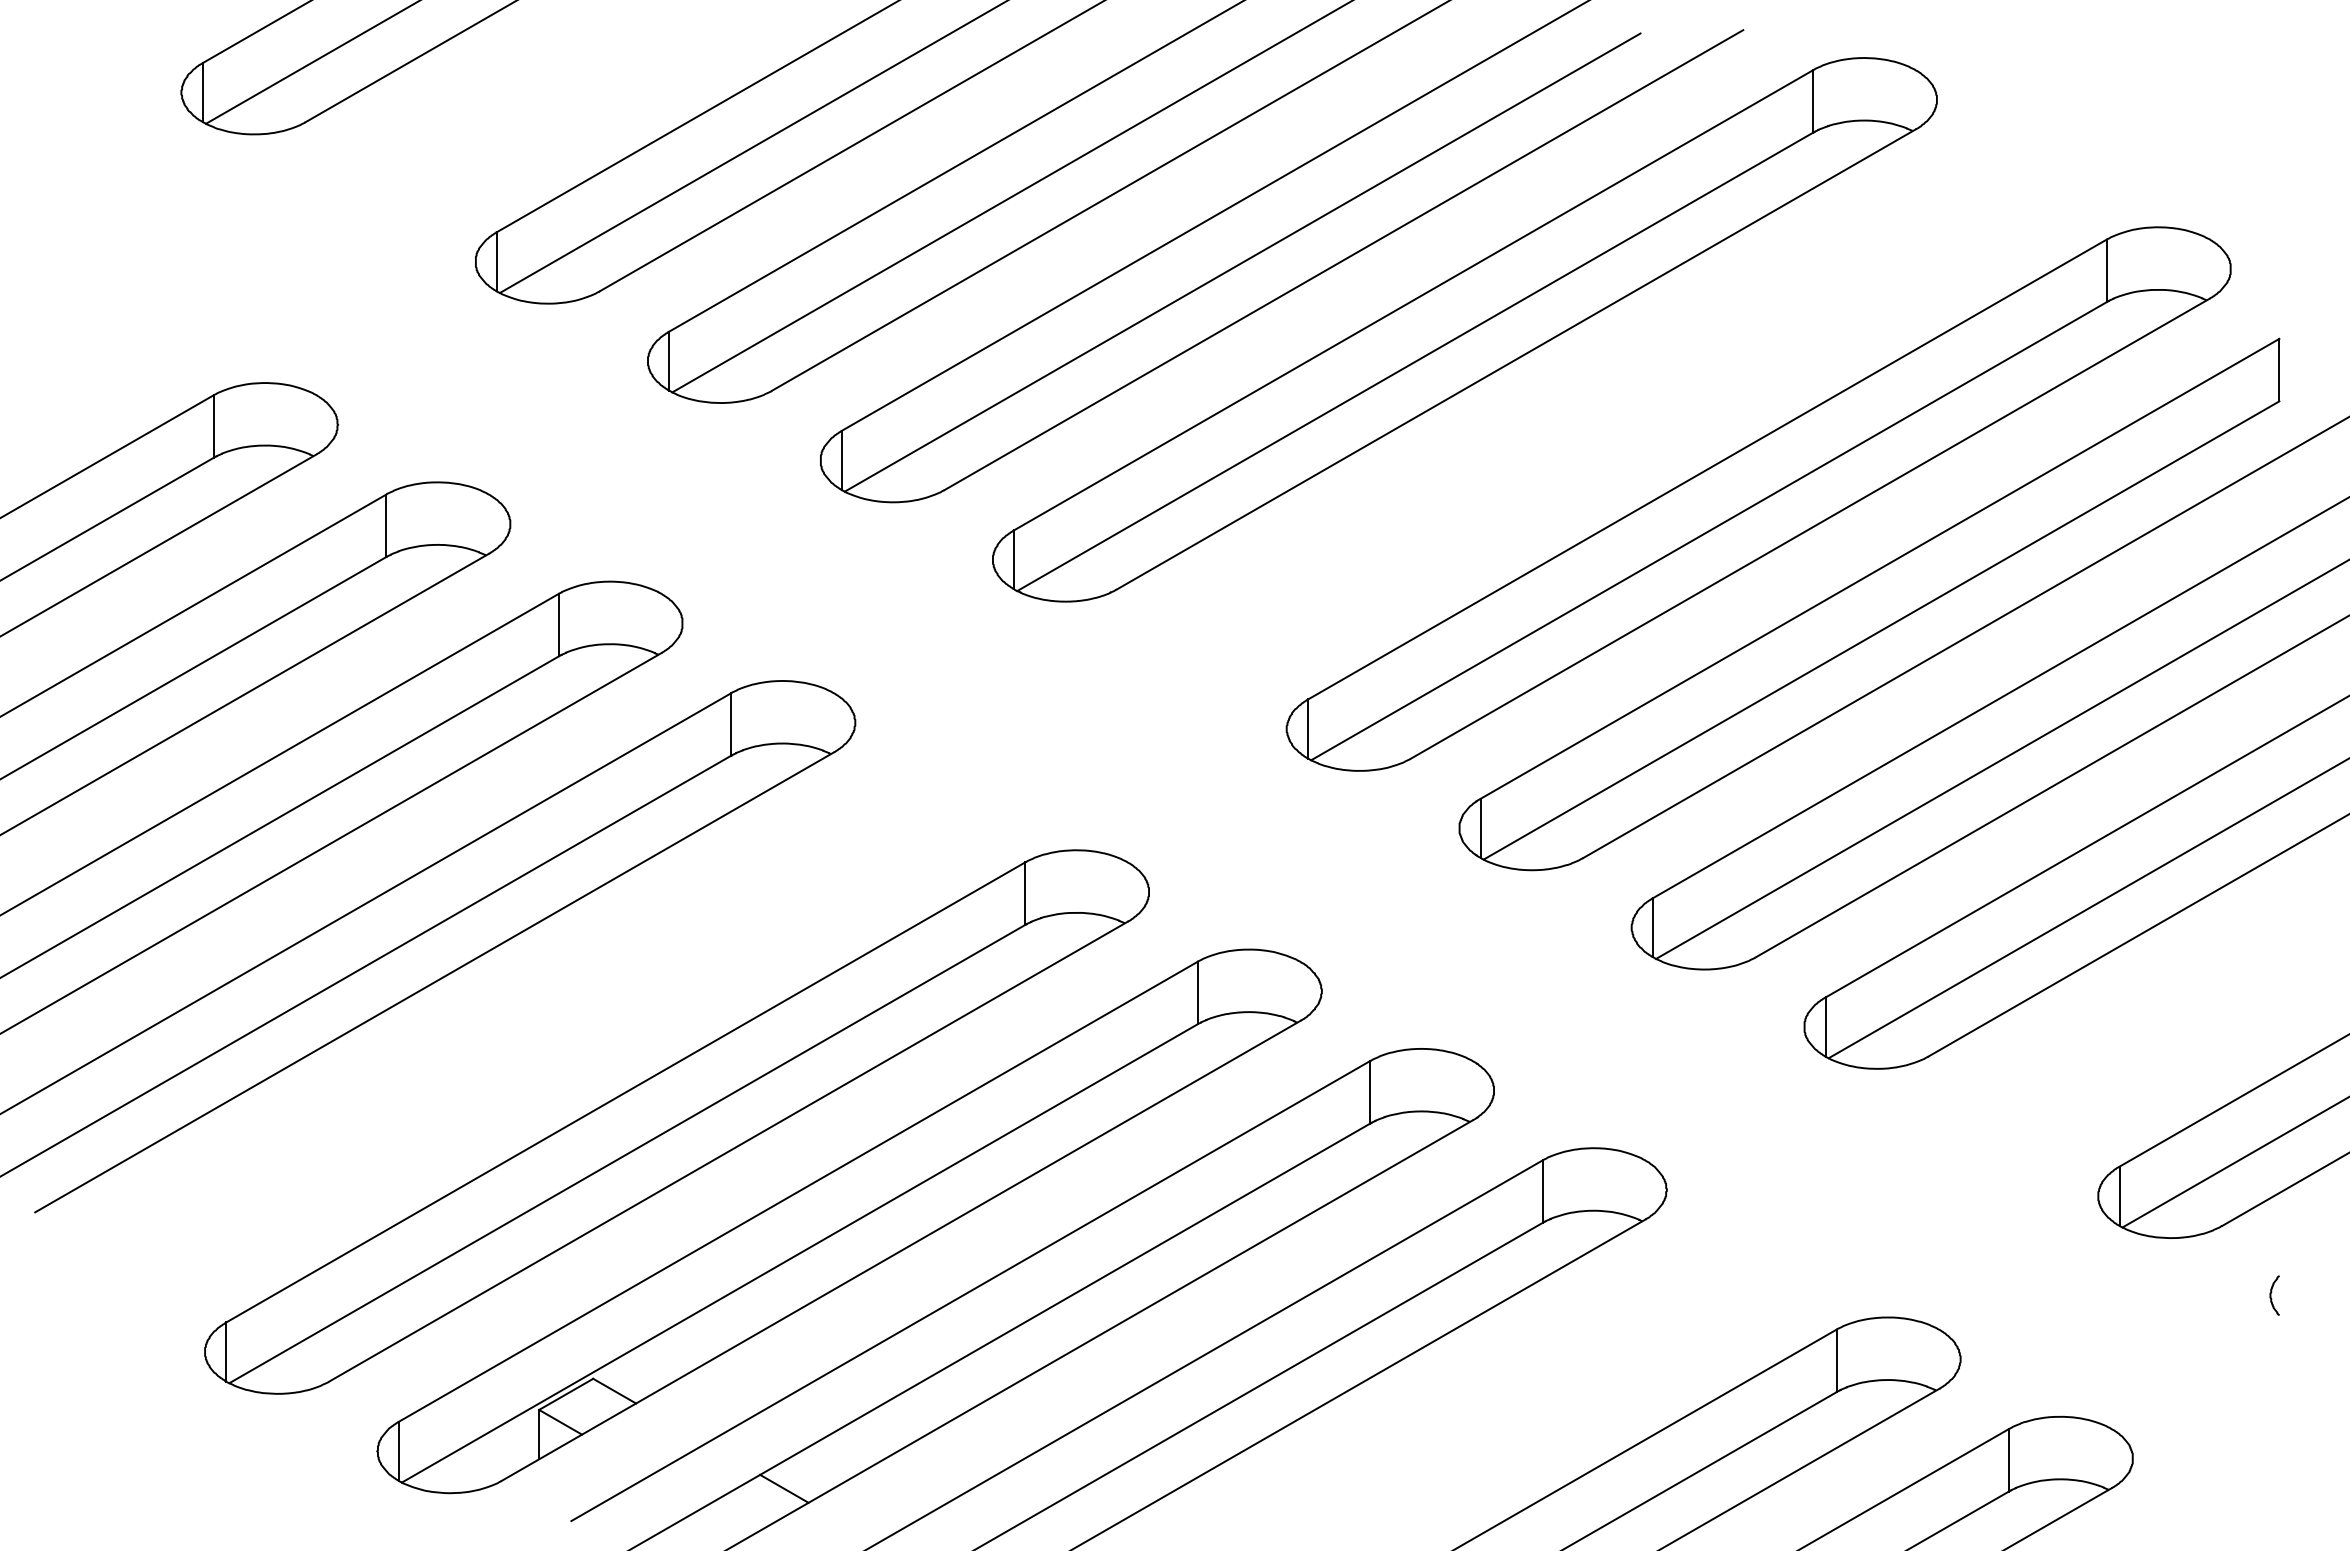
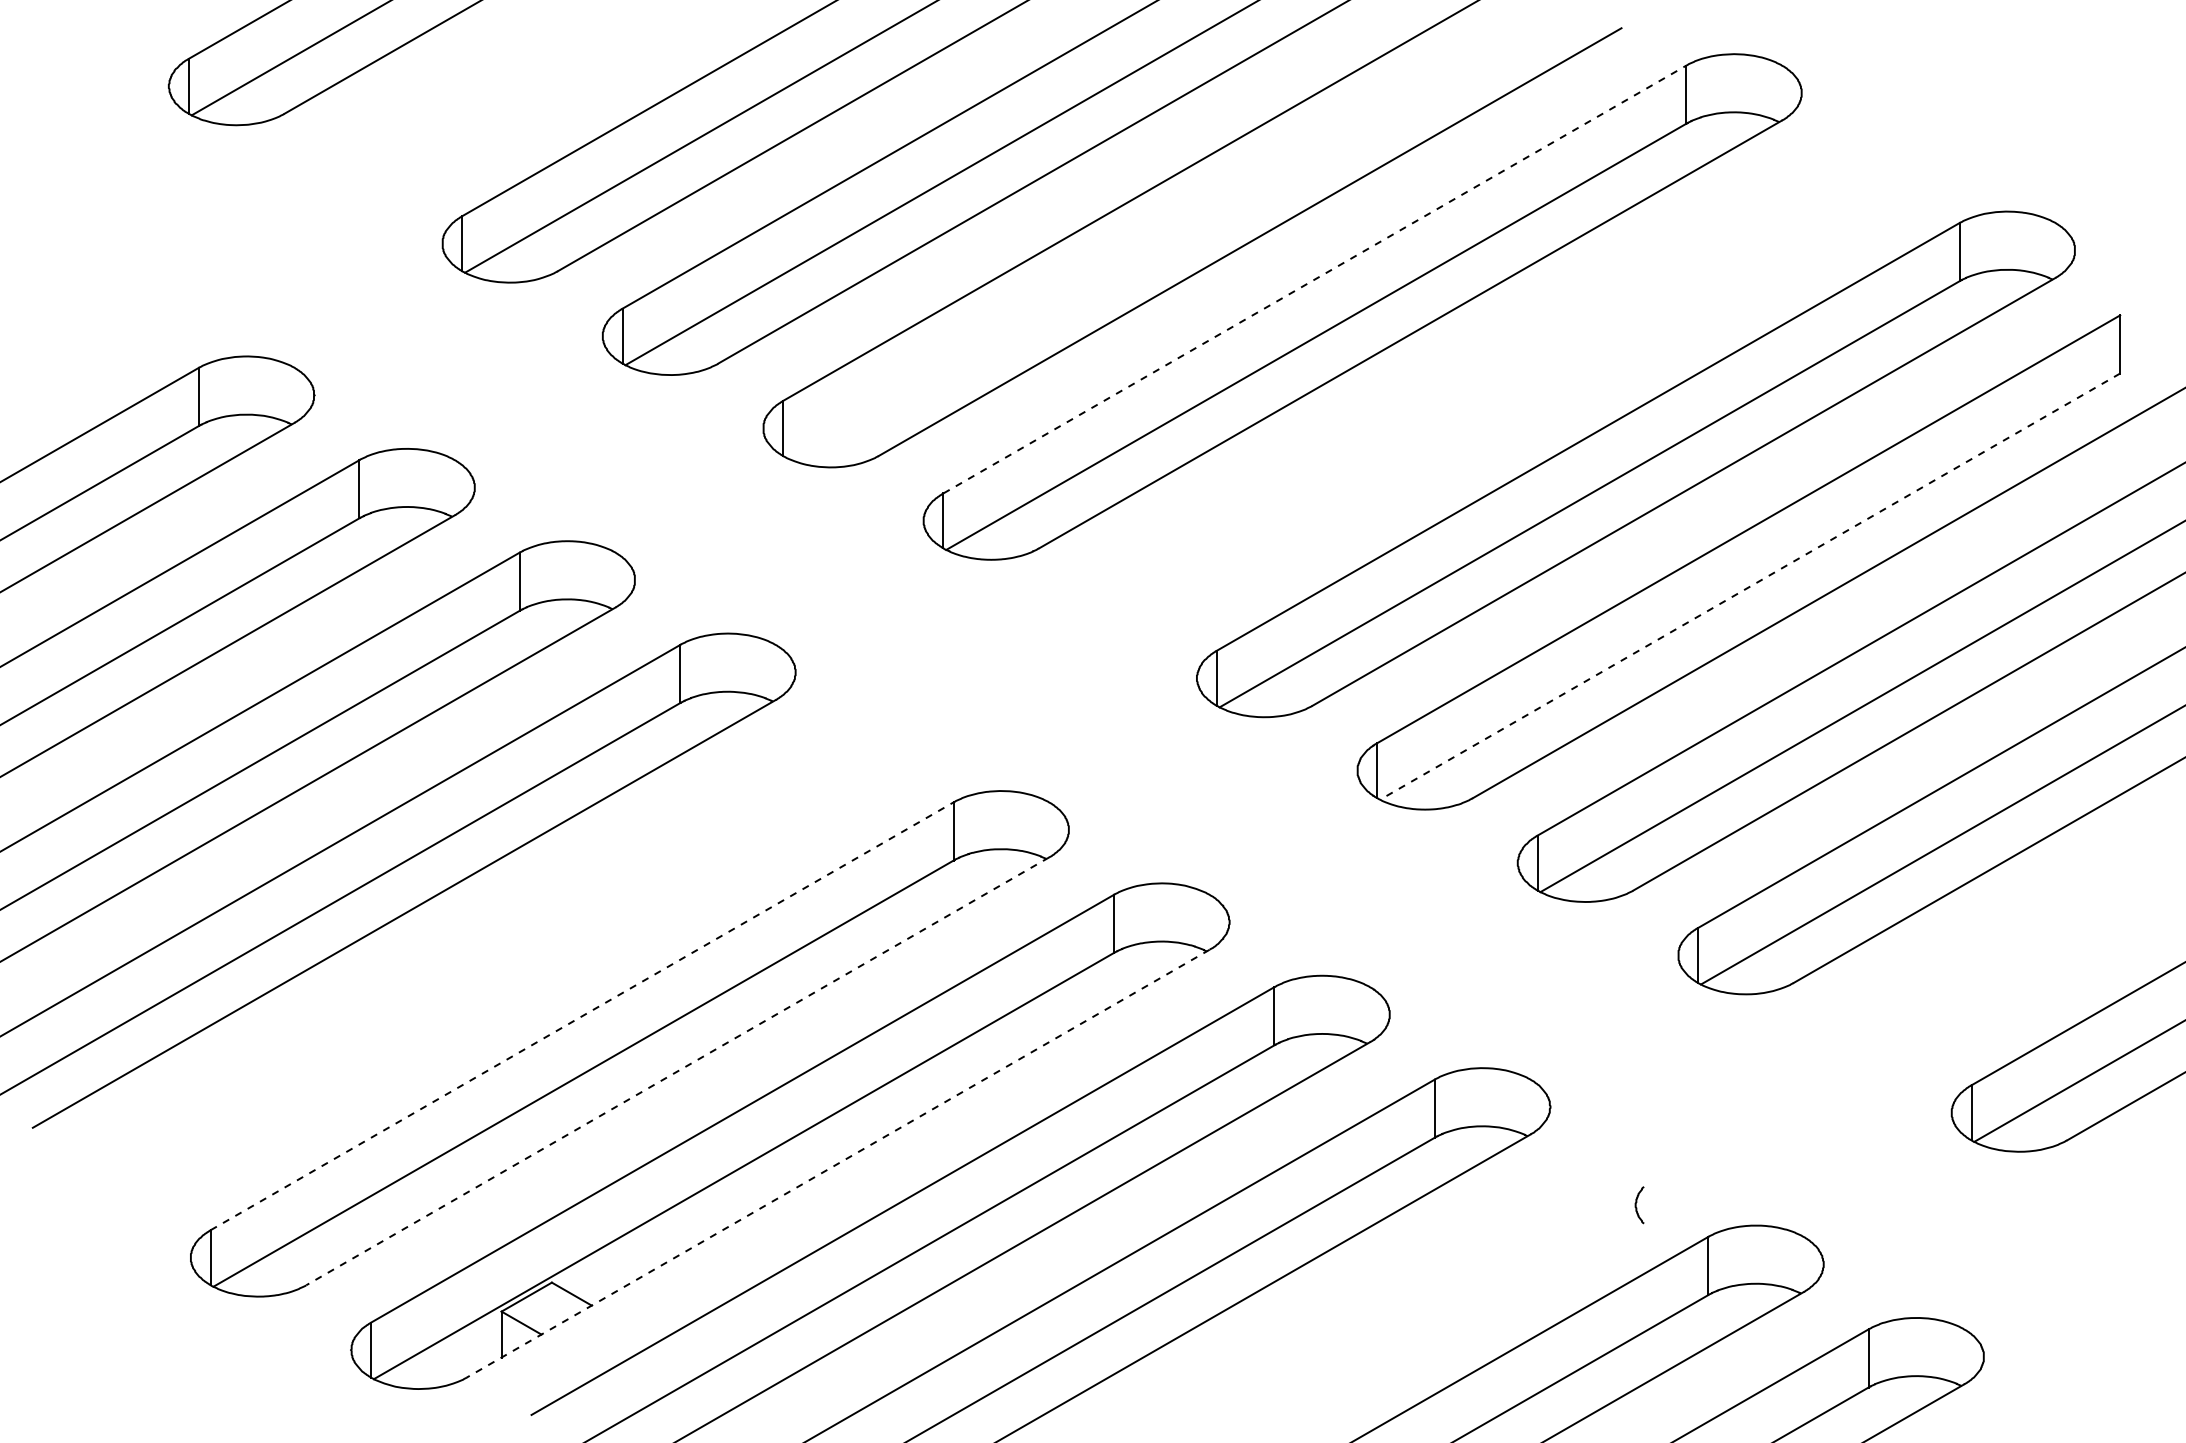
line: (1242, 262) -> (1155, 244), removed
line: (1413, 300) -> (1314, 279), solid -> dashed
line: (1881, 630) -> (1750, 586), solid -> dashed
line: (625, 1092) -> (581, 1016), solid -> dashed
line: (728, 1151) -> (677, 1071), solid -> dashed
line: (901, 1250) -> (838, 1163), solid -> dashed
curve: (2271, 1295) -> (1636, 1205), moved
line: (784, 1488) -> (729, 1384), removed

